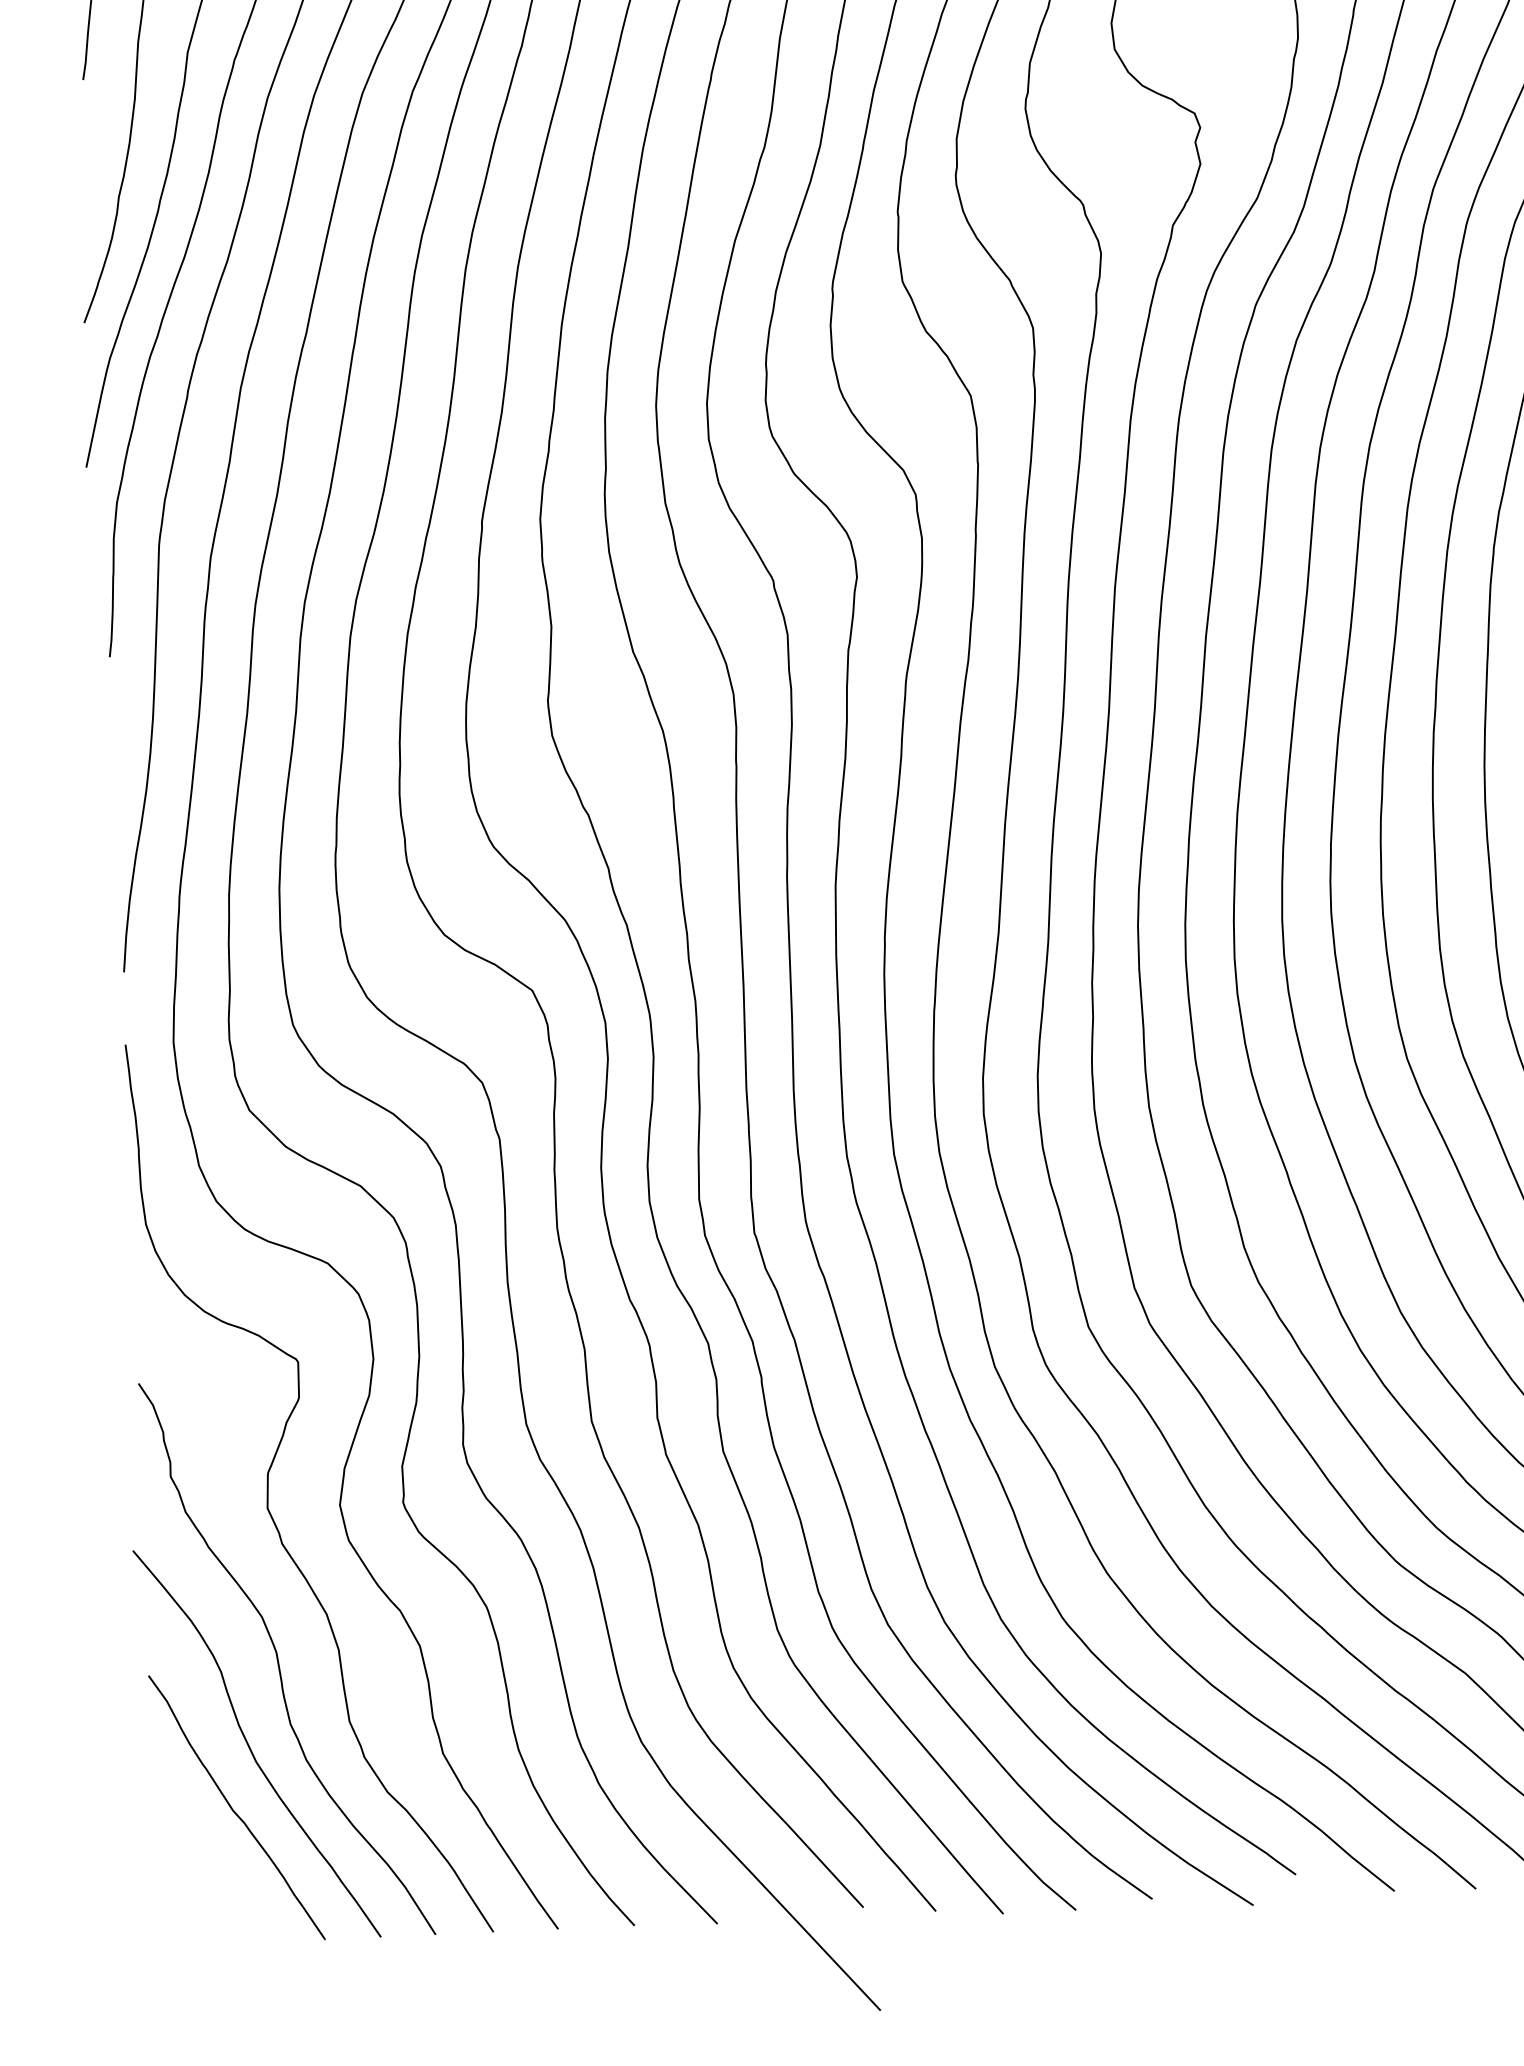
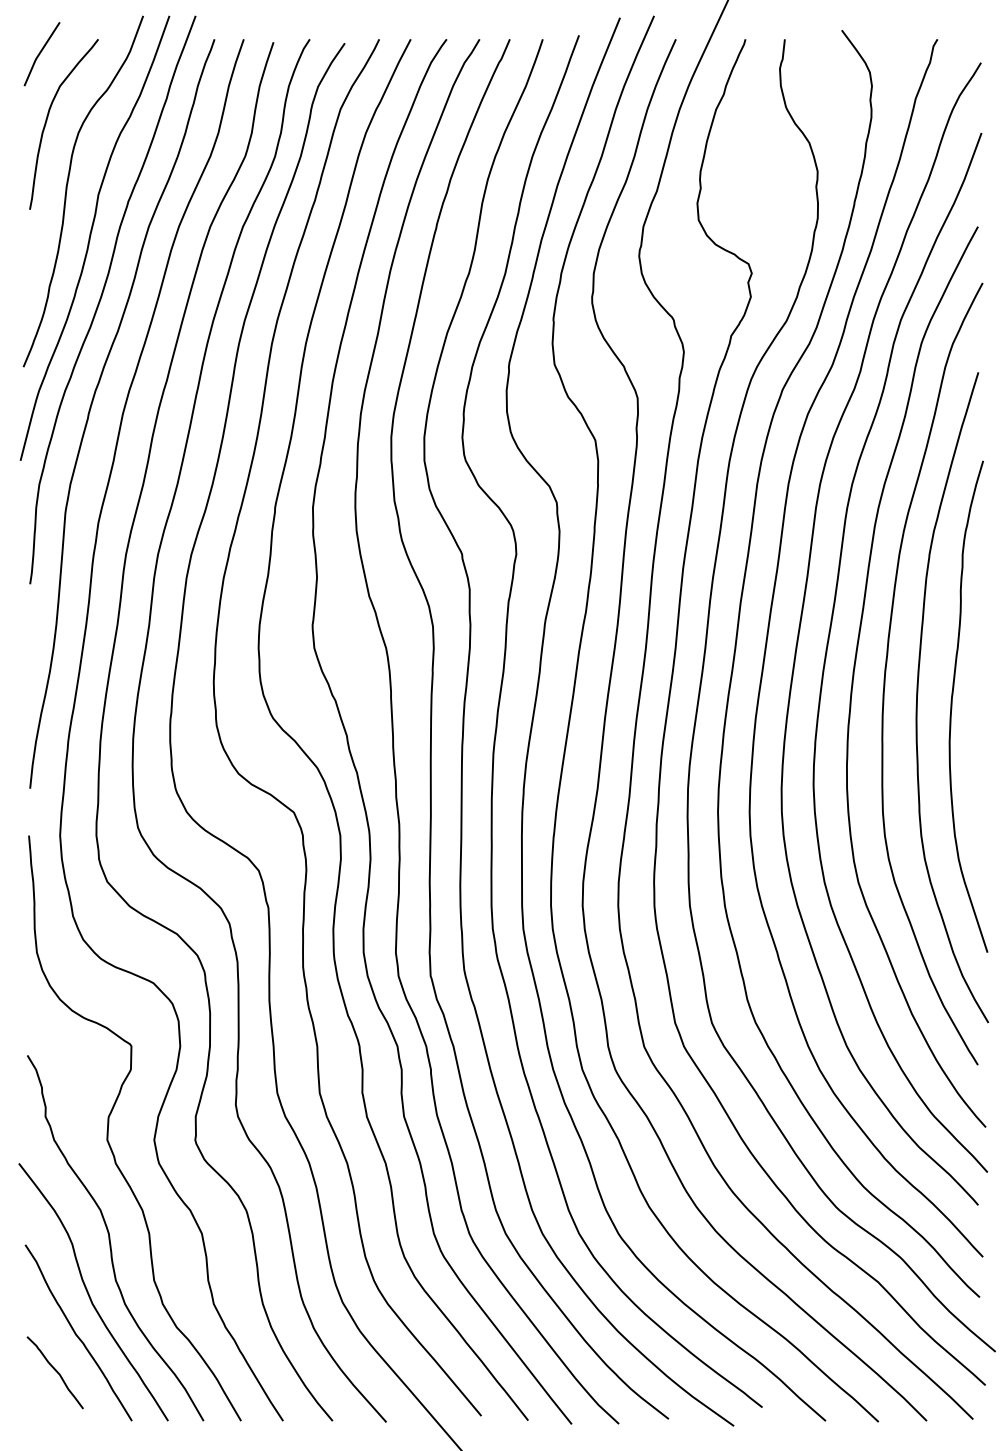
curve: (203, 1868) -> (55, 1371), added

